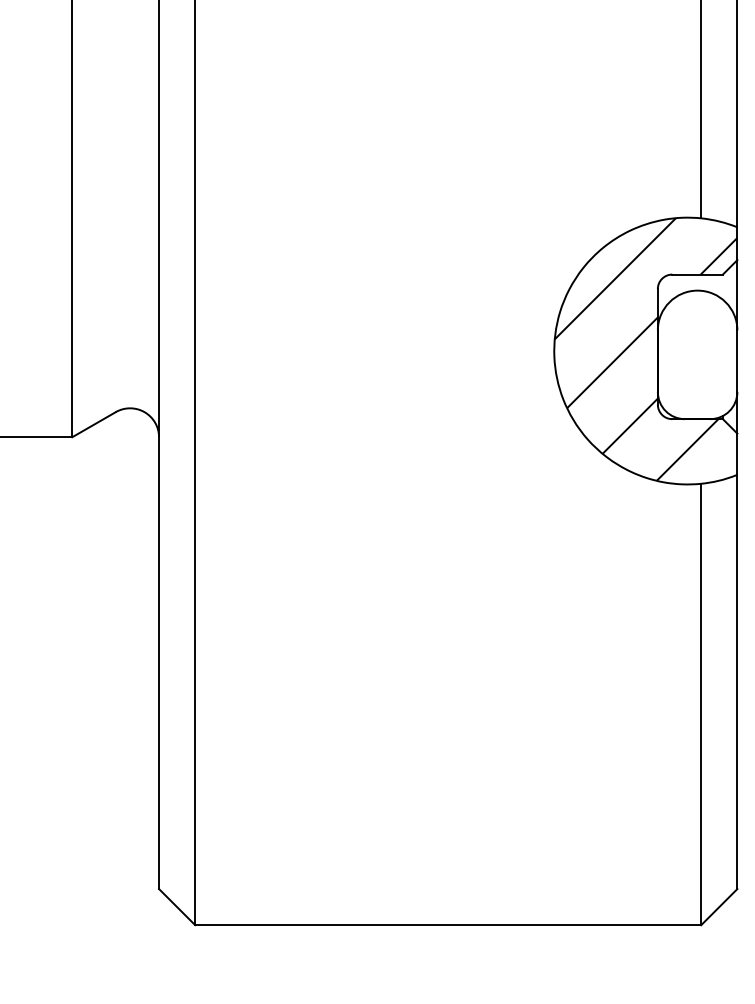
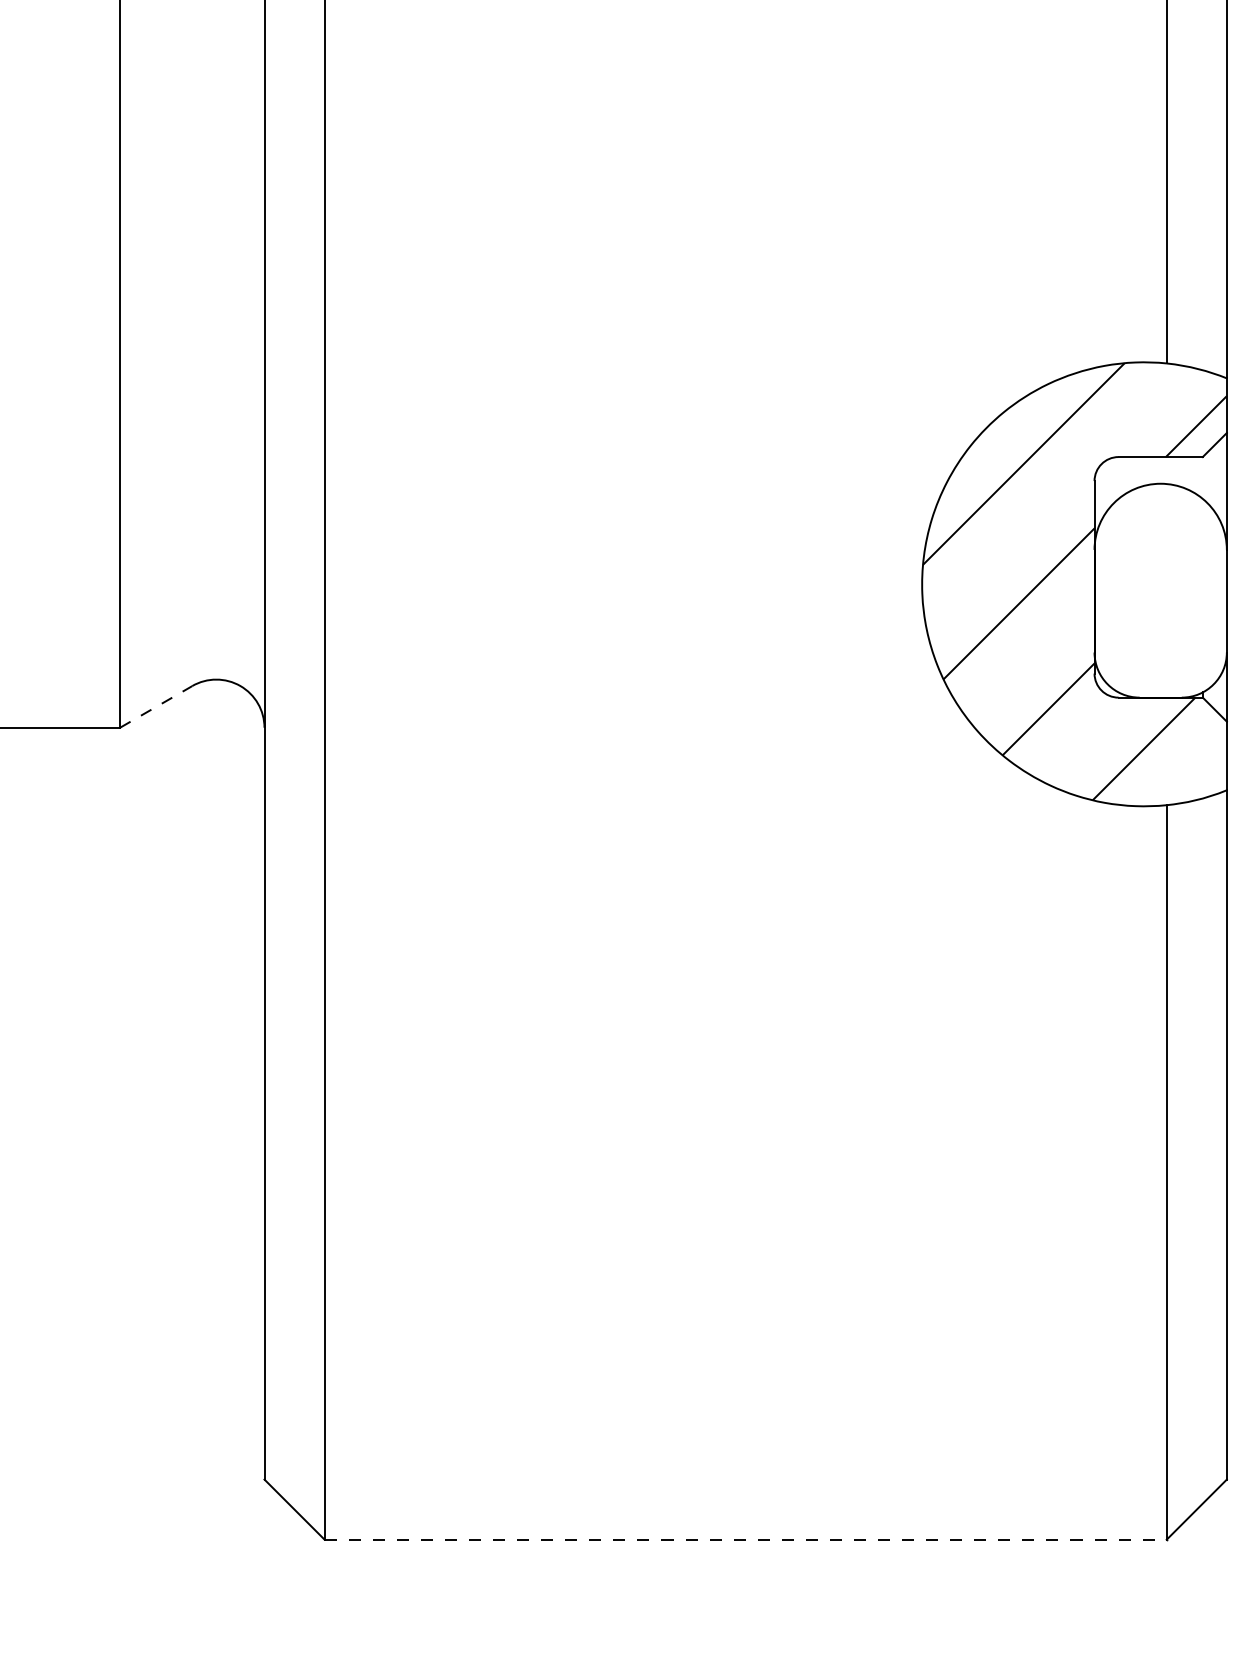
line: (94, 424) -> (157, 706), solid -> dashed
line: (448, 925) -> (746, 1540), solid -> dashed

